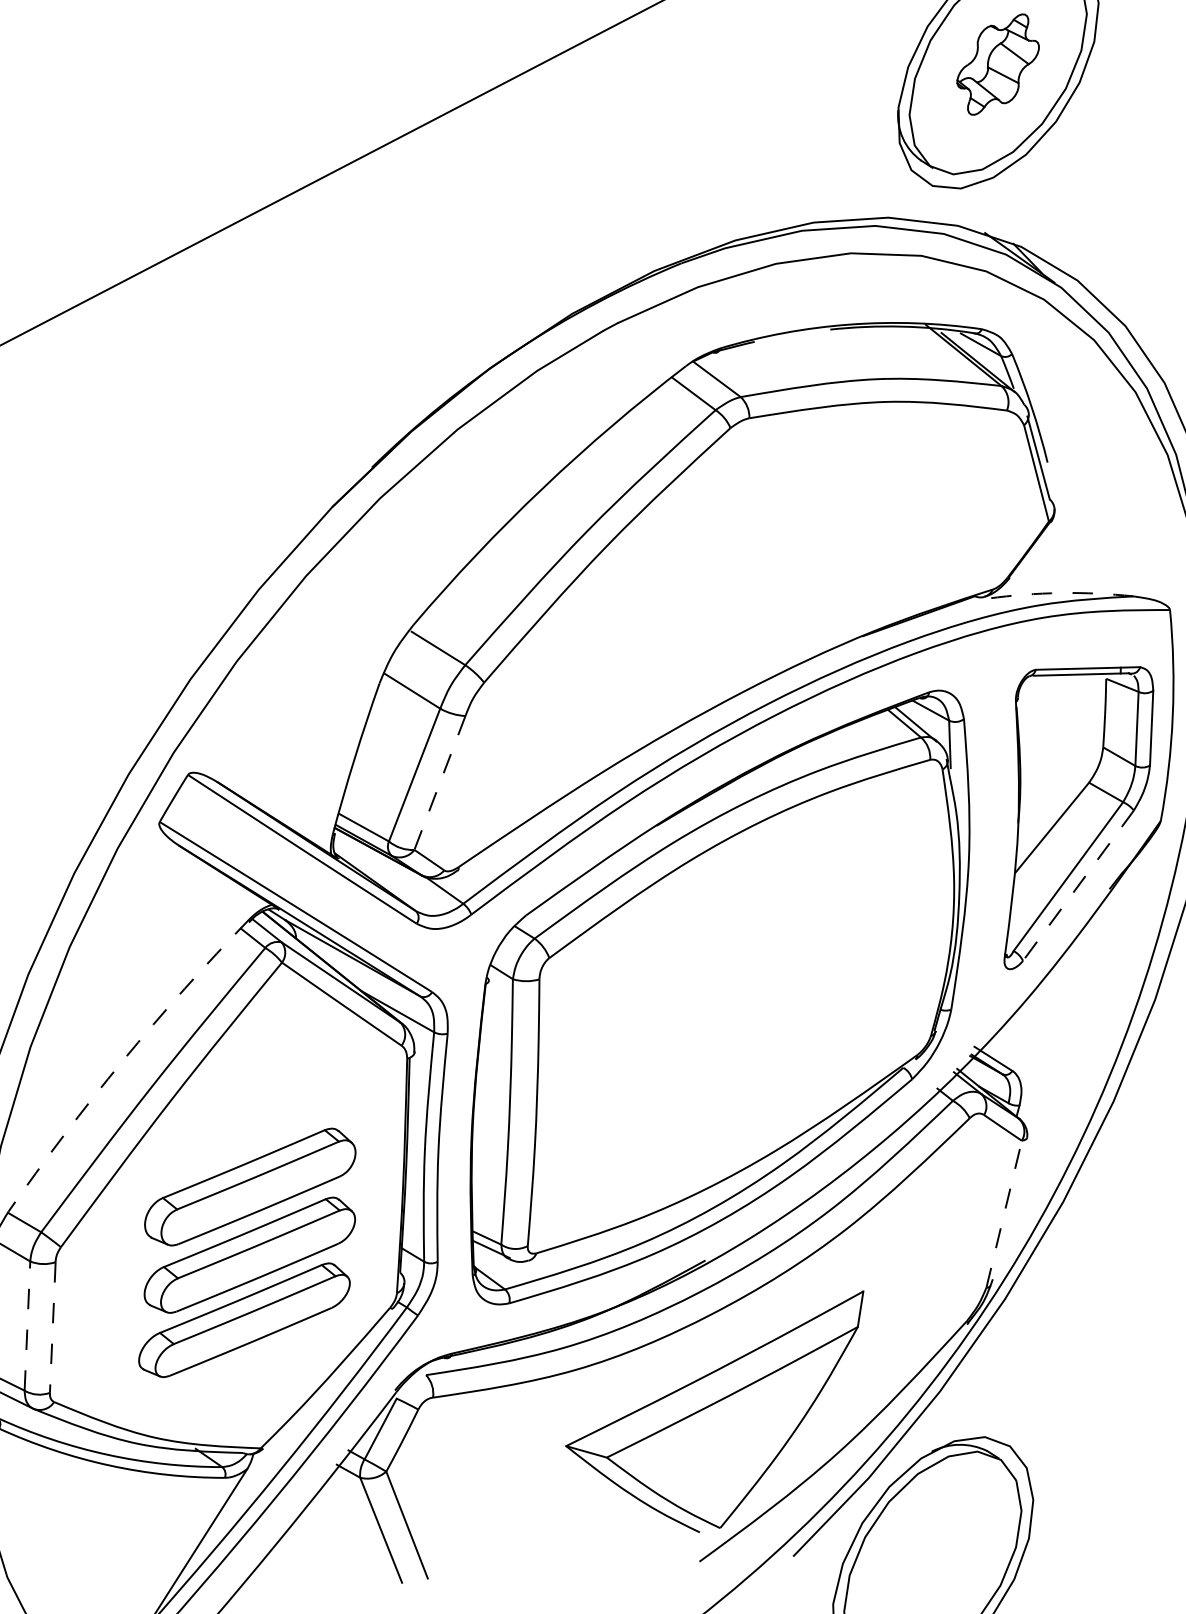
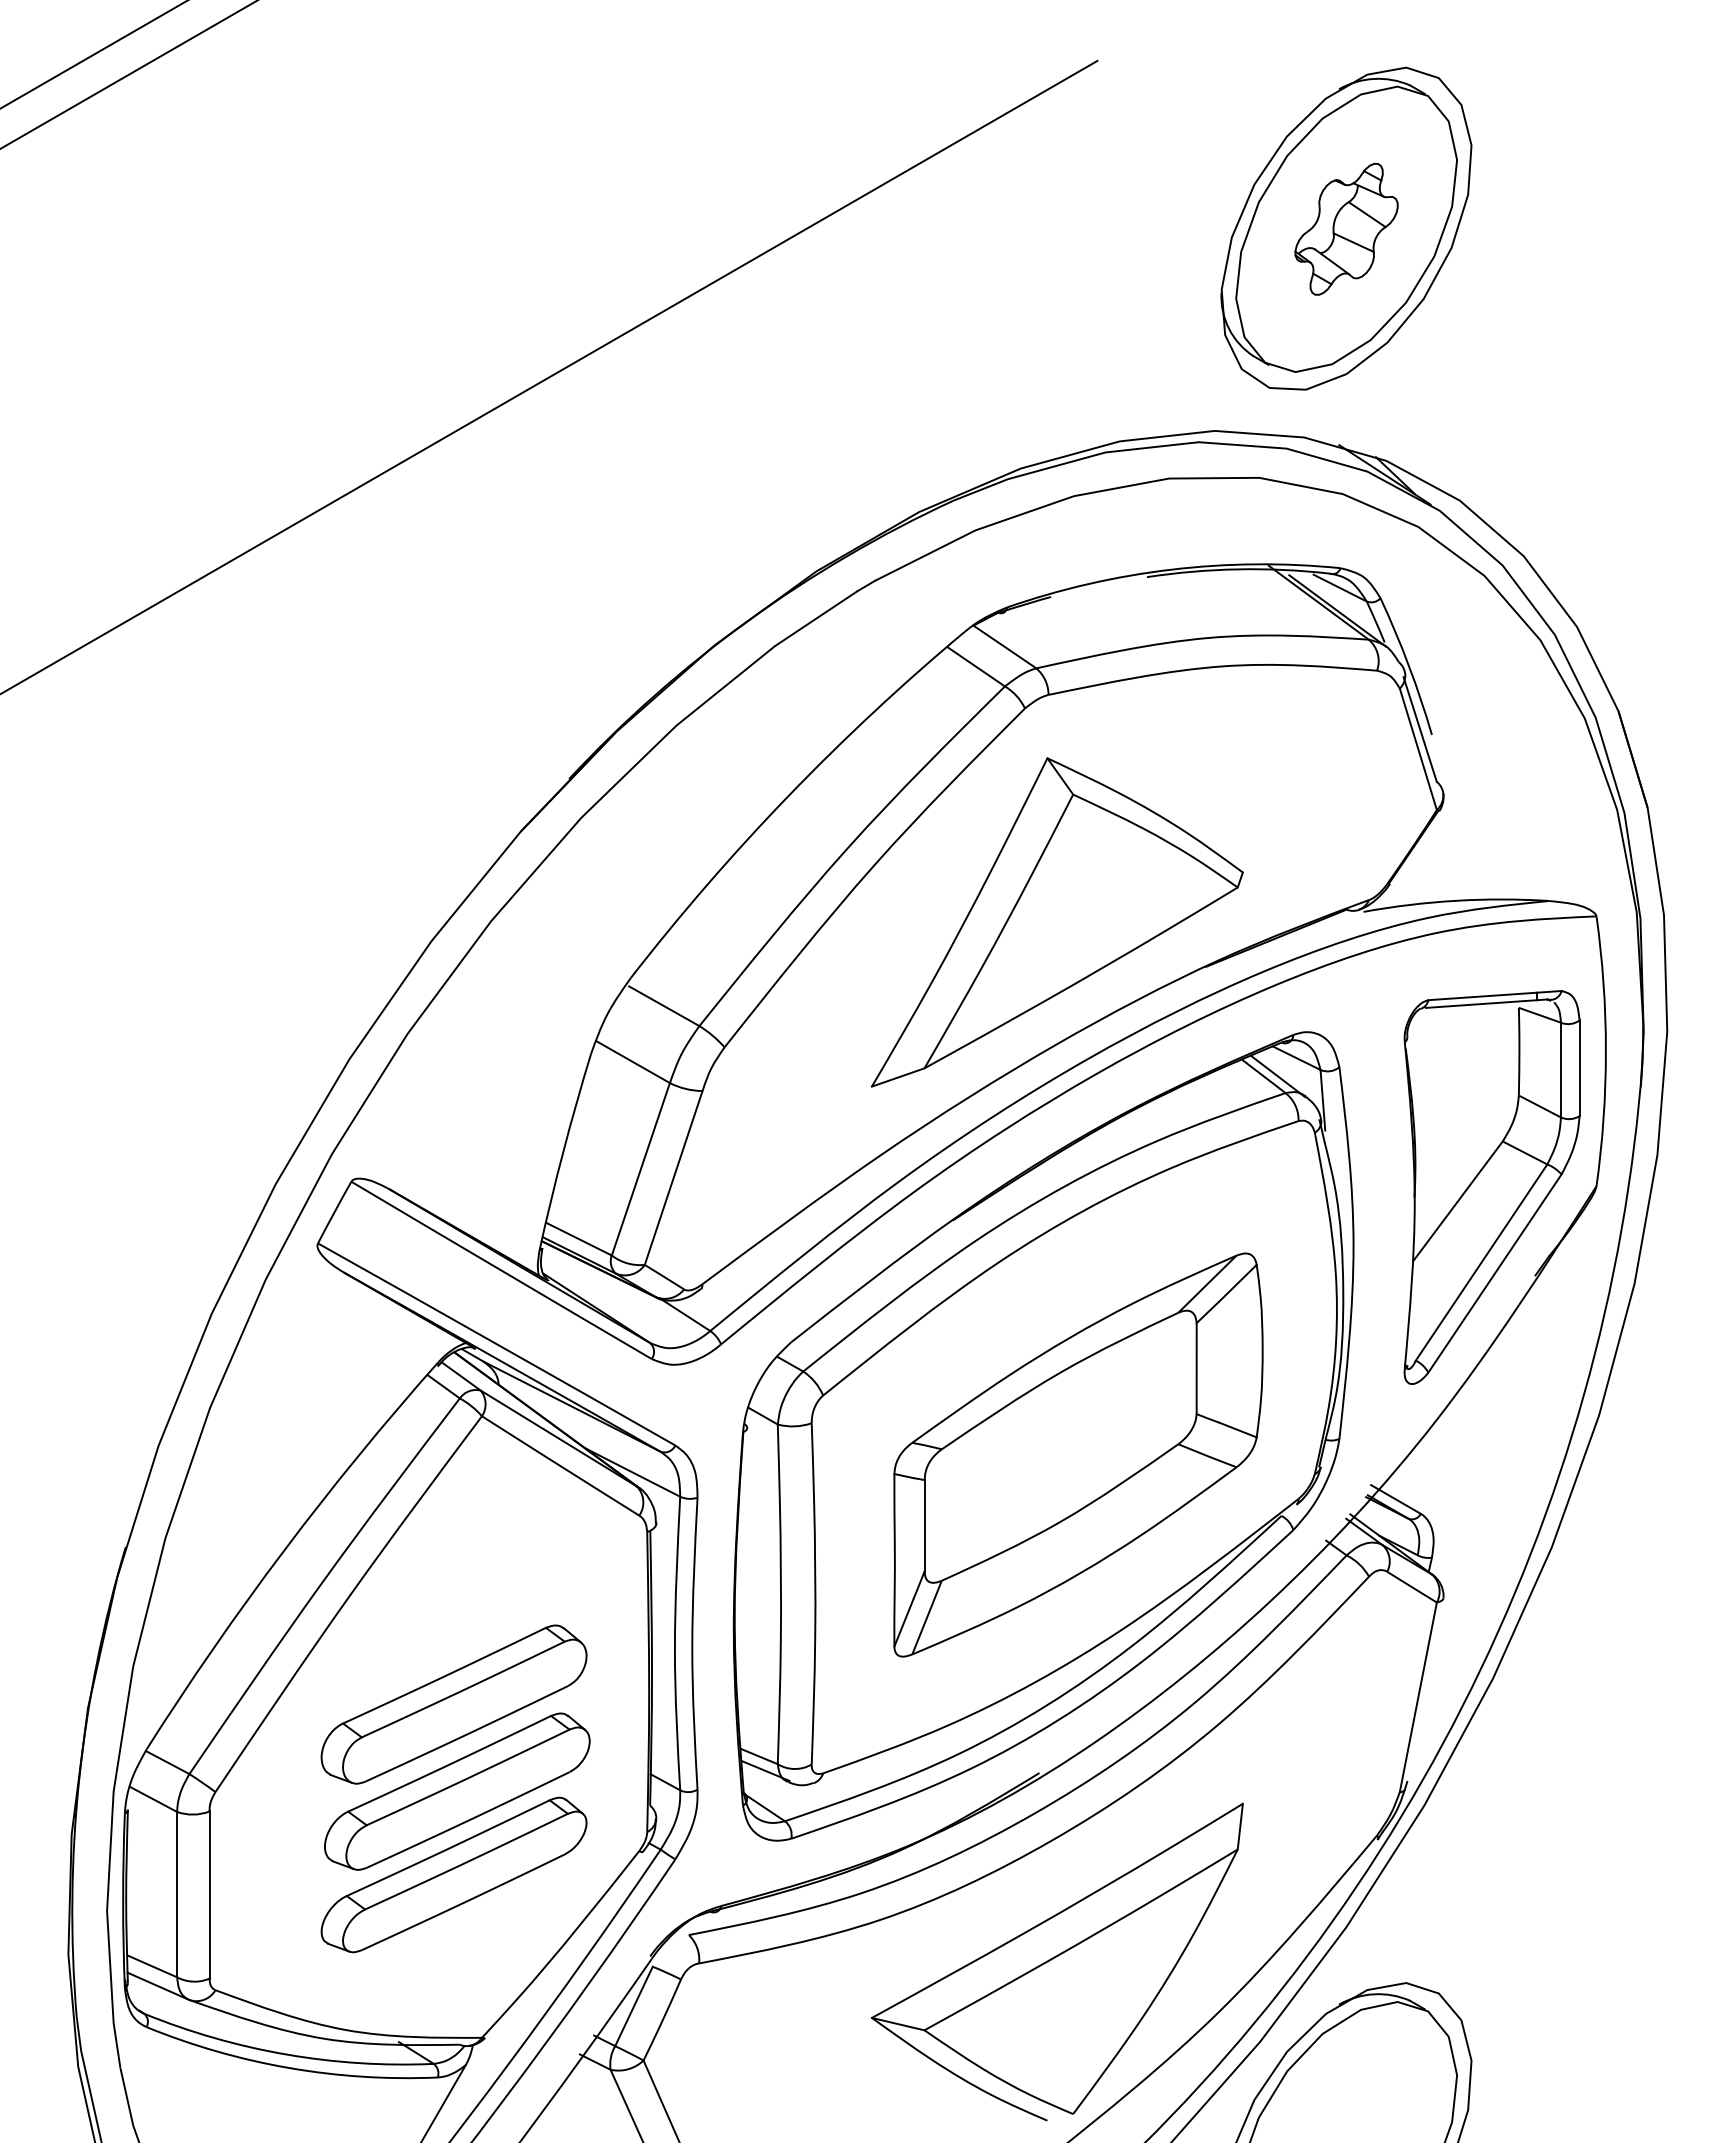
arc: (1061, 592) -> (1456, 900), dashed -> solid
part: (747, 596) -> (1056, 922), added
line: (439, 782) -> (673, 1177), dashed -> solid
line: (1078, 886) -> (1494, 1274), dashed -> solid
part: (746, 1012) -> (1078, 1454), added
arc: (123, 1060) -> (284, 1550), dashed -> solid
line: (1004, 1214) -> (1418, 1697), dashed -> solid
line: (27, 1325) -> (177, 1894), dashed -> solid
line: (52, 1327) -> (209, 1895), dashed -> solid

